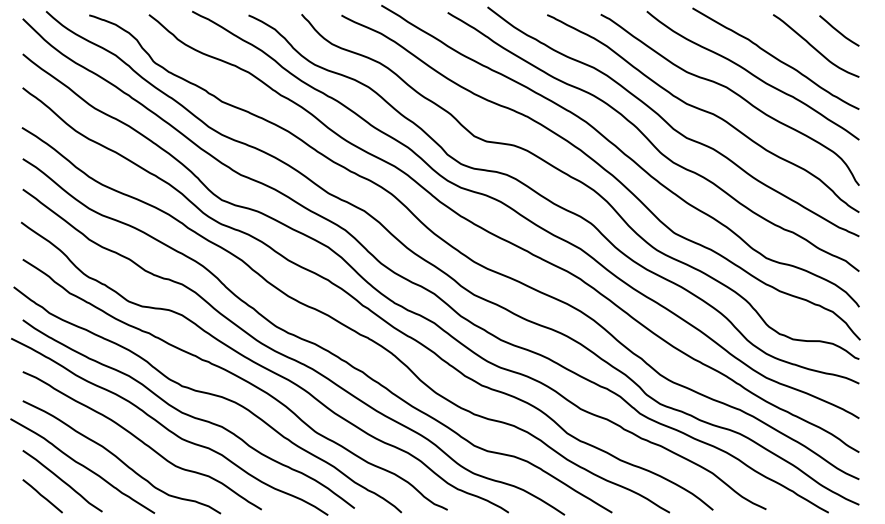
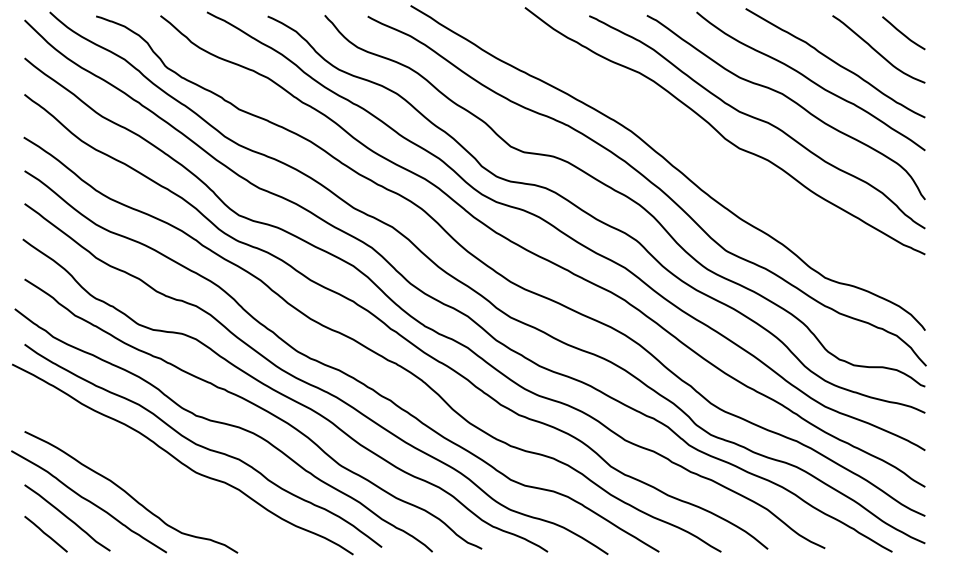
curve: (652, 142) -> (702, 153), removed
curve: (141, 440) -> (152, 474), removed

